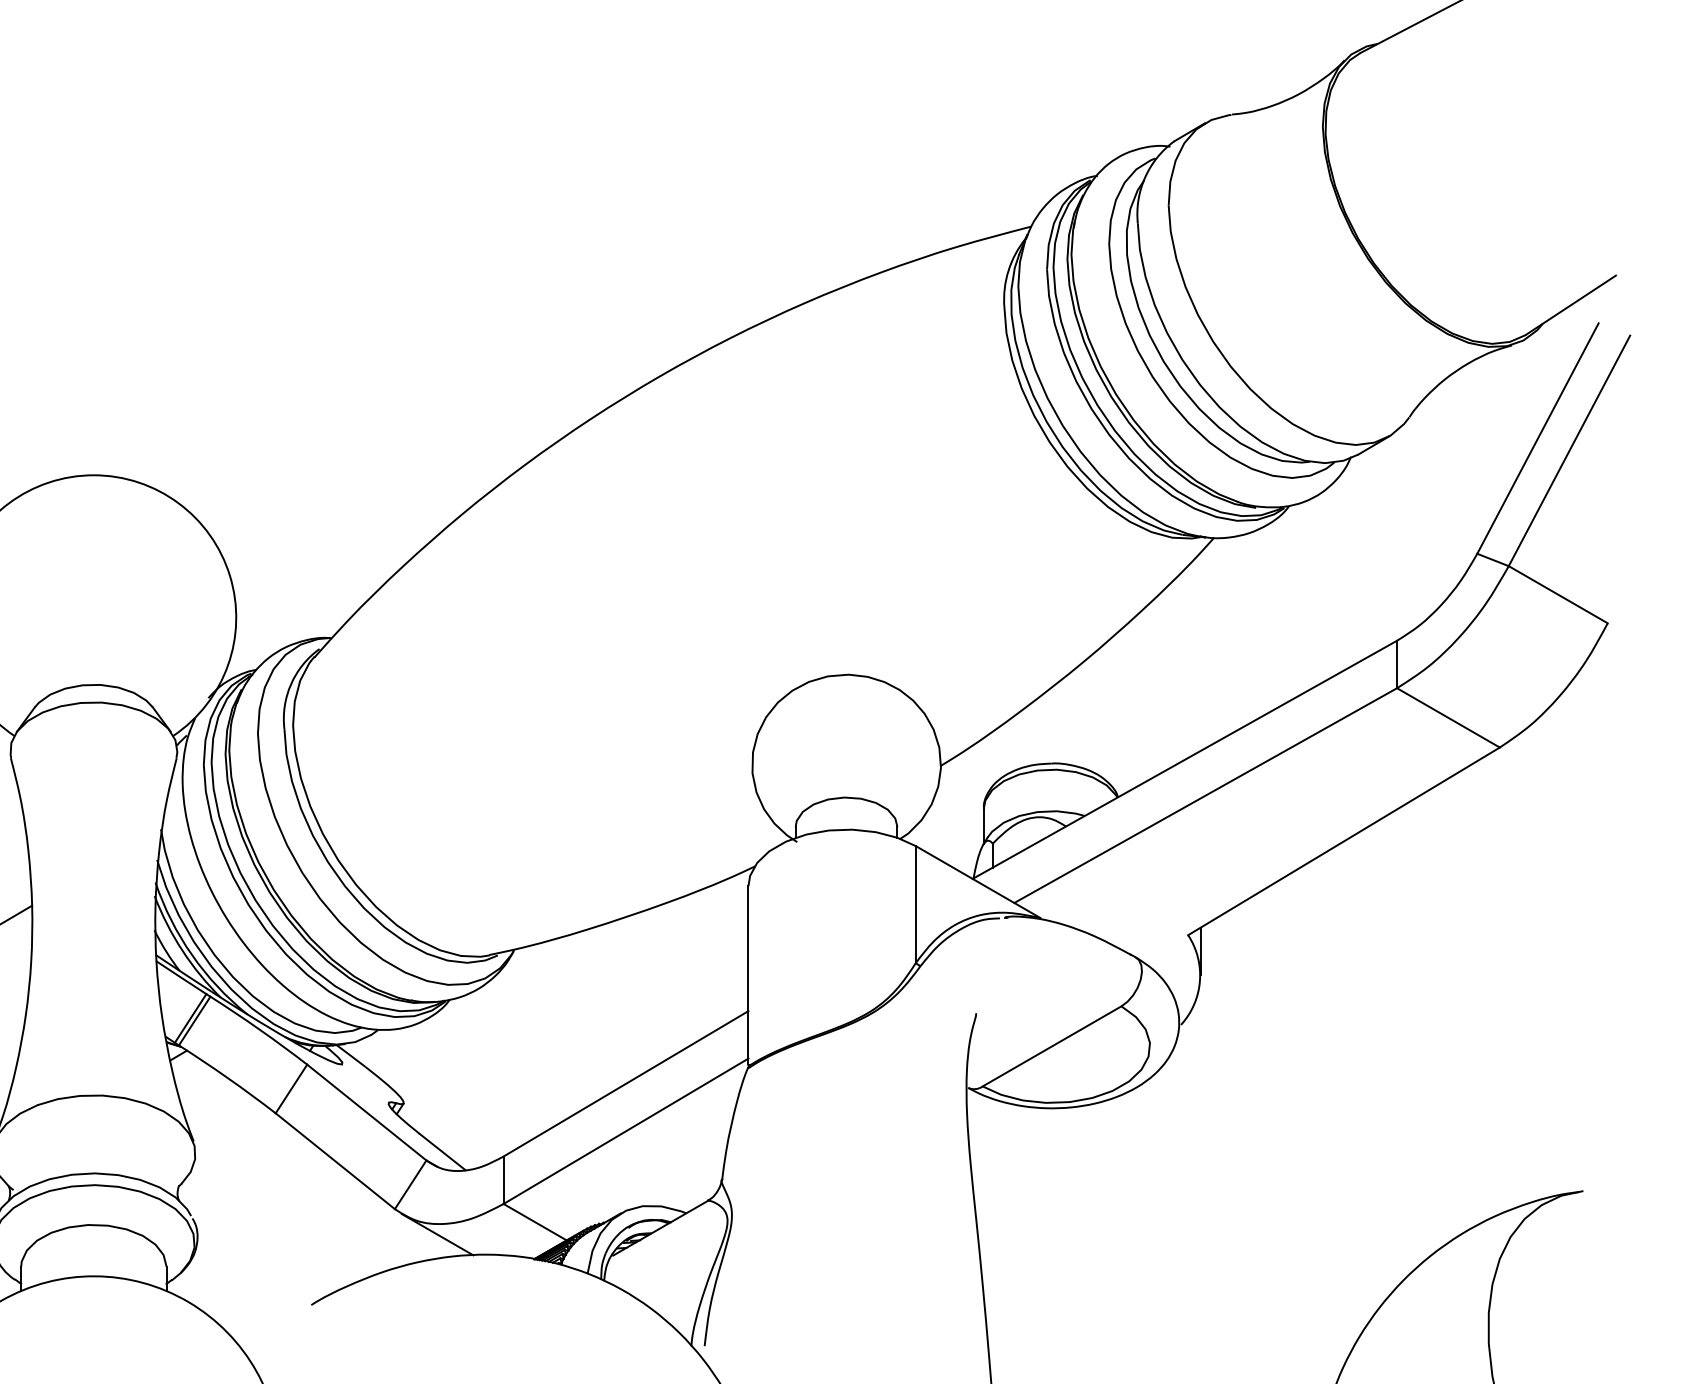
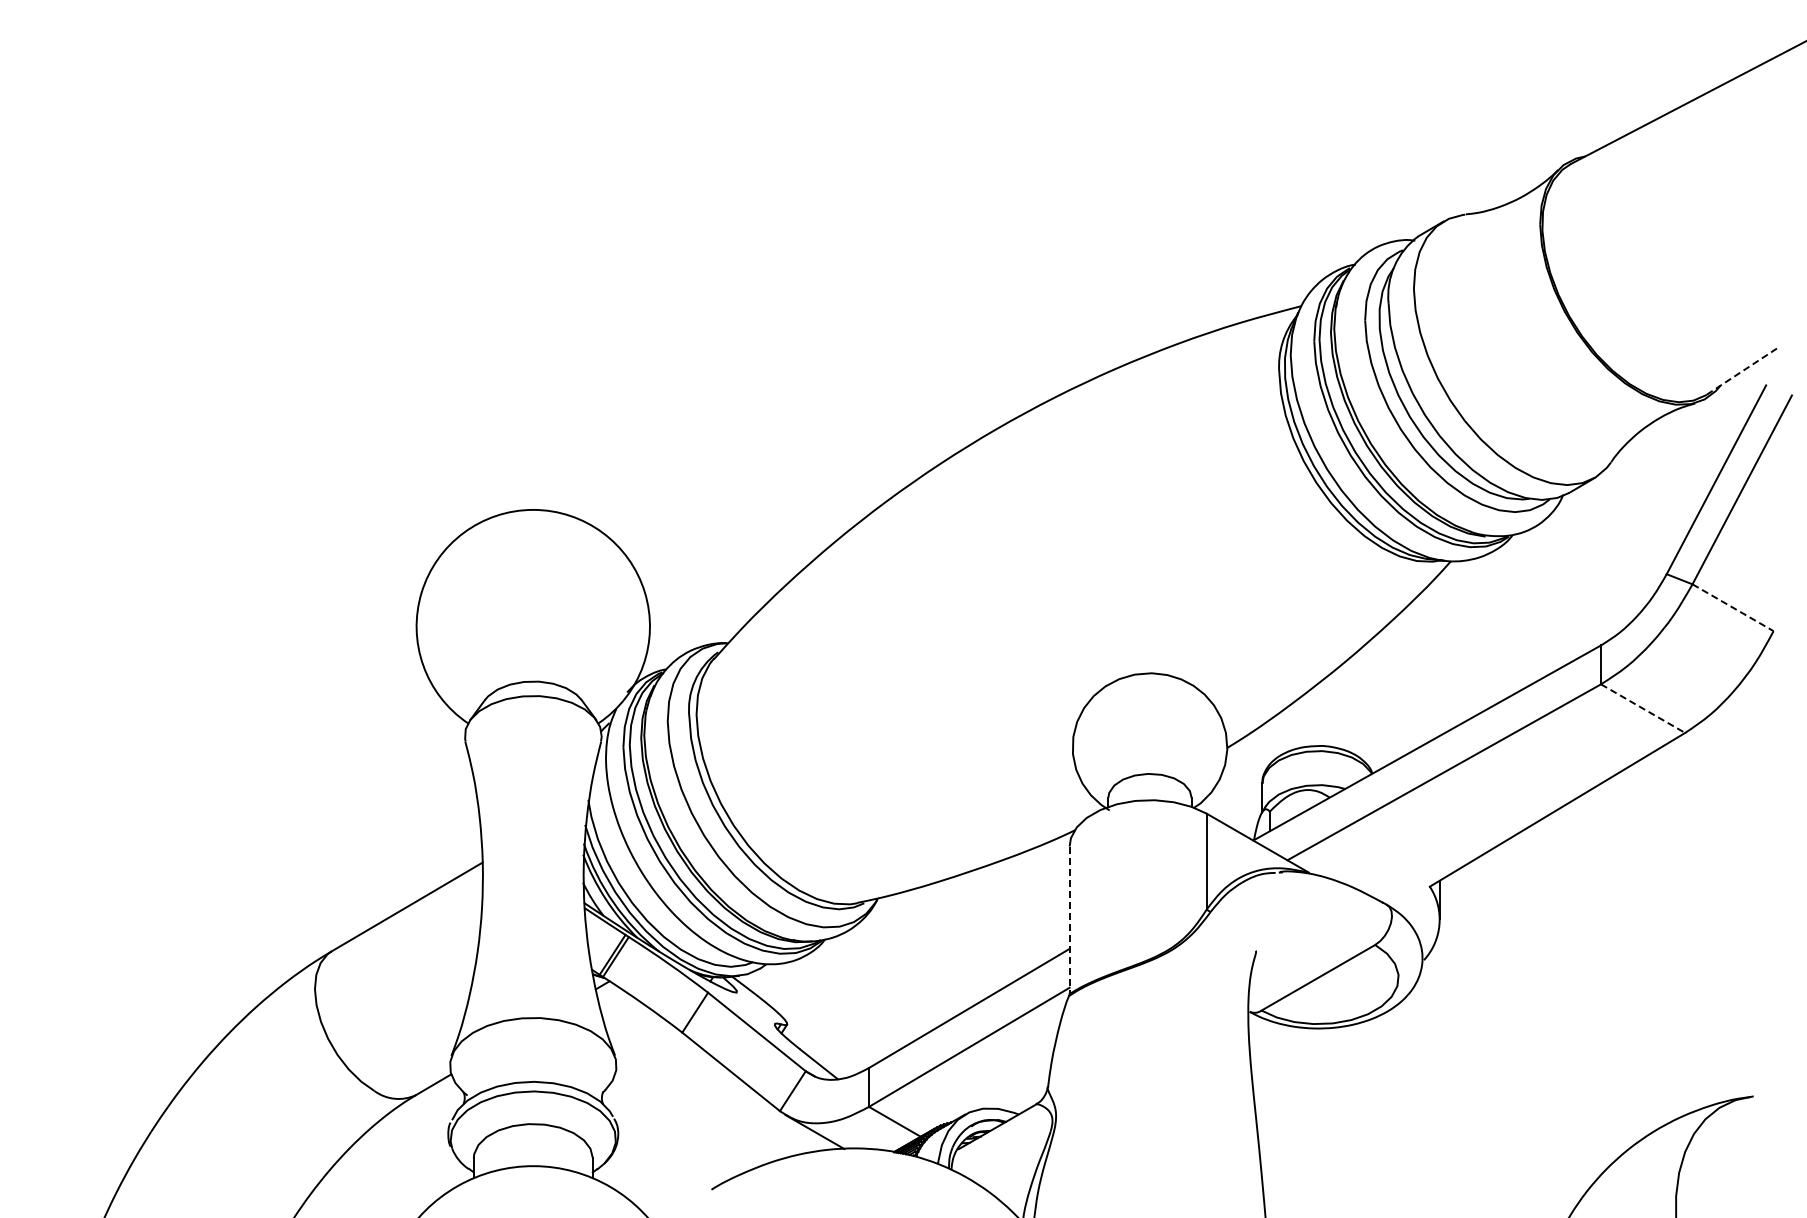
line: (1571, 305) -> (1743, 370), solid -> dashed
line: (1558, 594) -> (1733, 607), solid -> dashed
line: (1448, 717) -> (1643, 708), solid -> dashed
line: (748, 975) -> (1069, 919), solid -> dashed

